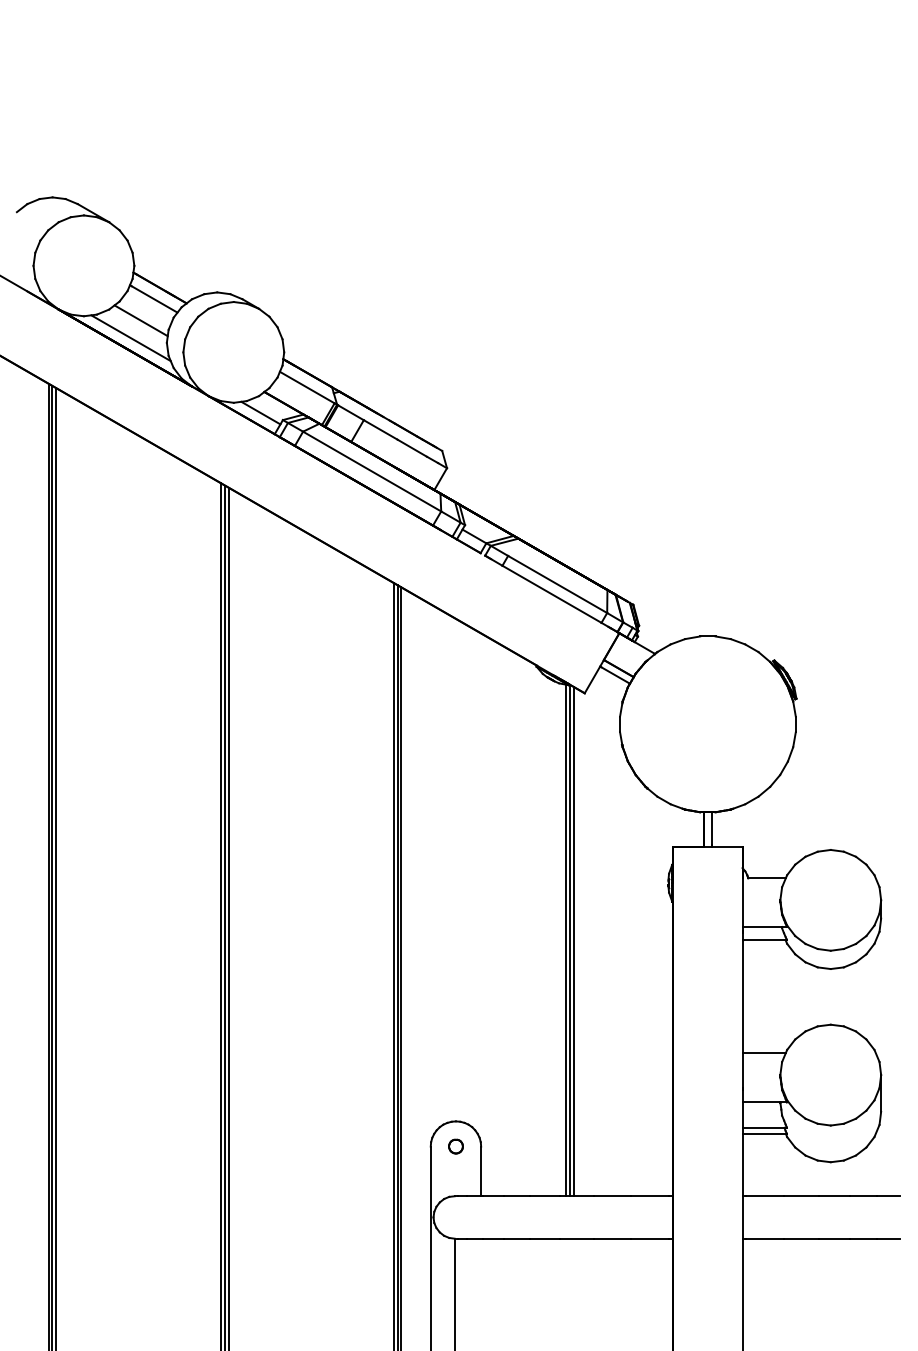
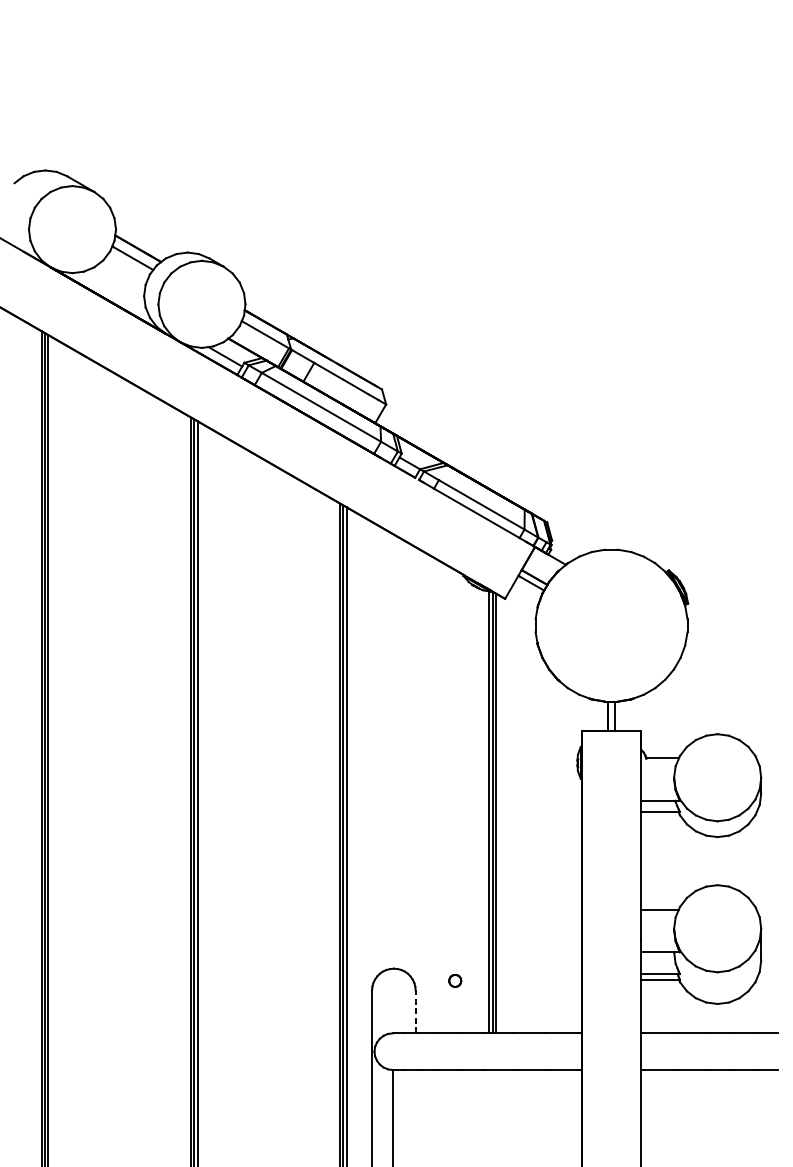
line: (140, 320) -> (121, 276), removed
line: (130, 338) -> (112, 292), removed
part: (455, 1146) -> (454, 980), moved
line: (481, 1171) -> (415, 1011), solid -> dashed

